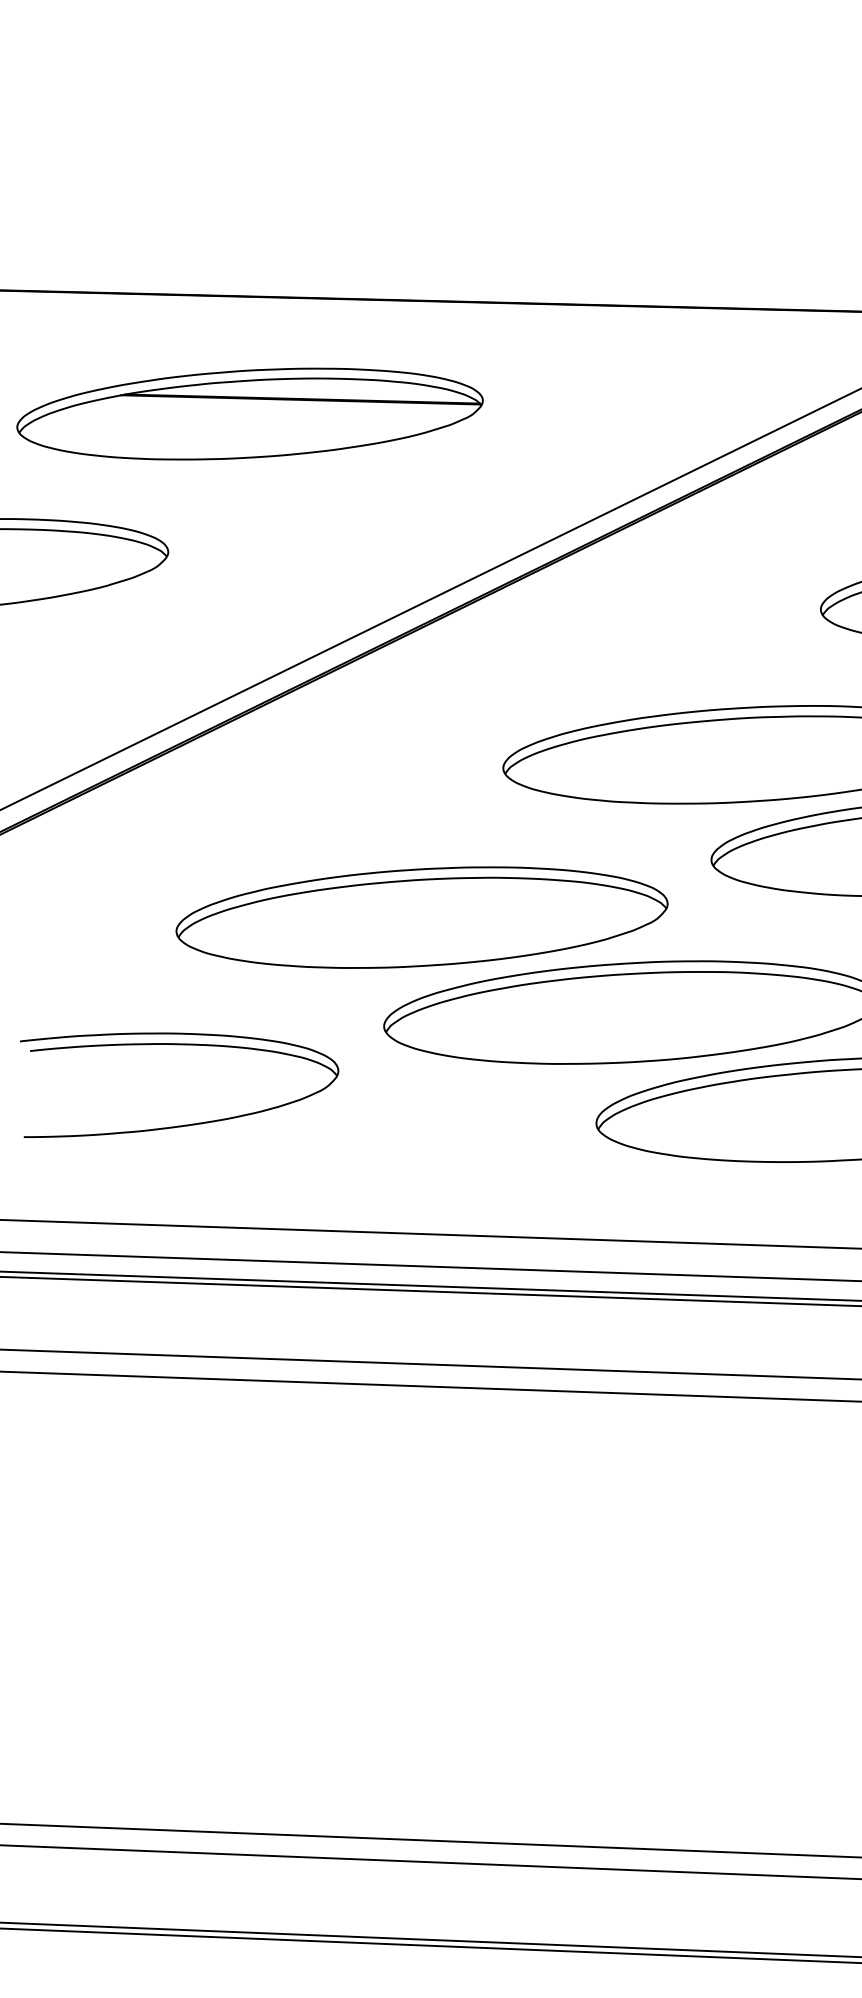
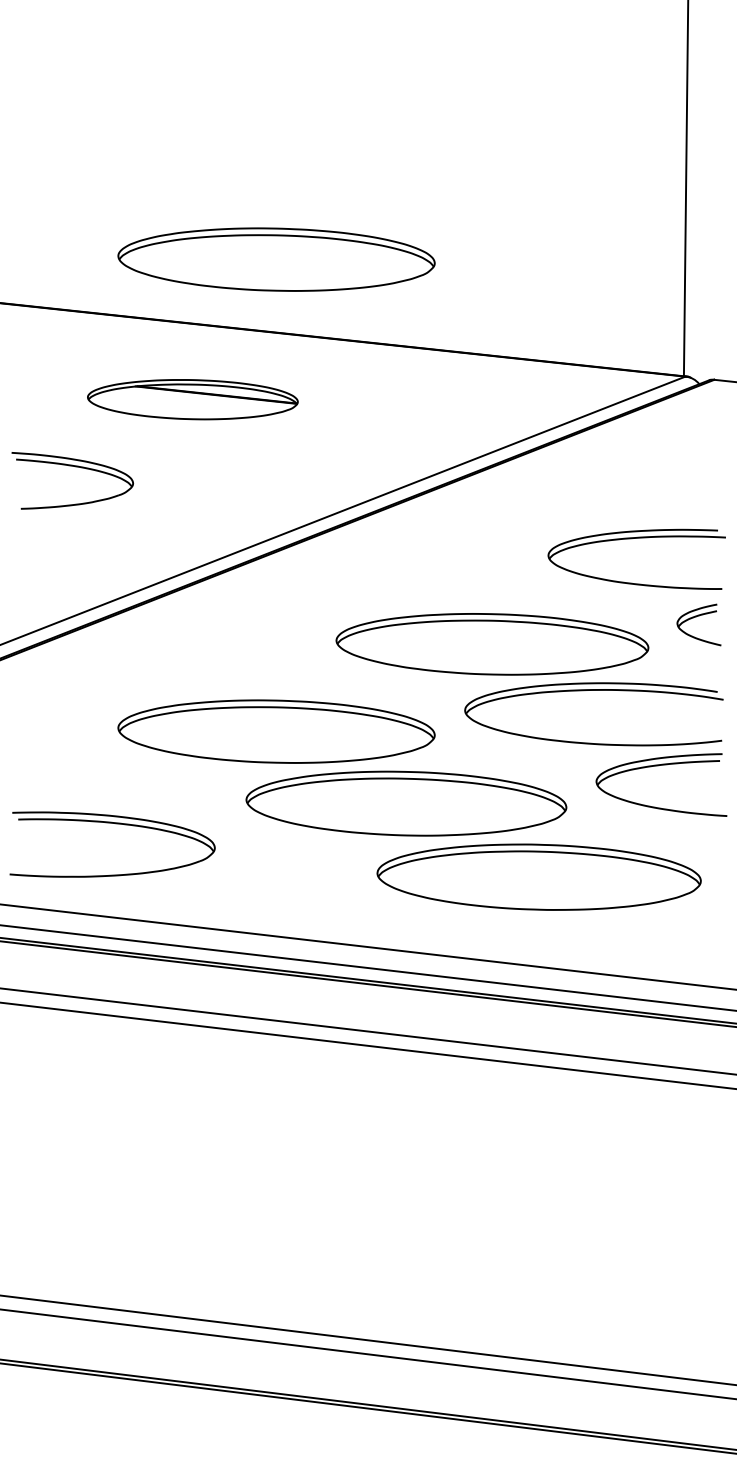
part: (361, 186) -> (276, 259), added
part: (249, 413) -> (192, 399), size x0.7
part: (181, 1046) -> (115, 824), moved

